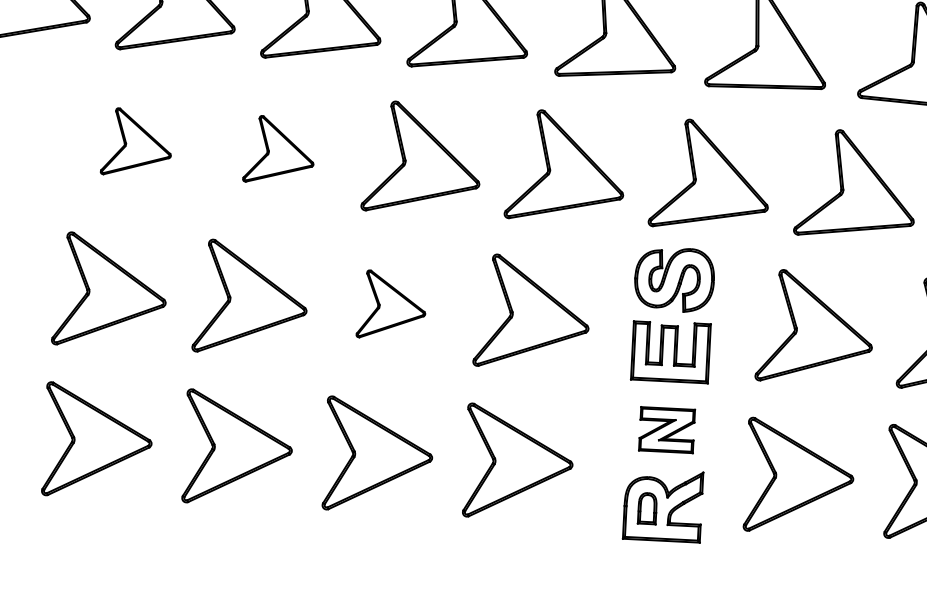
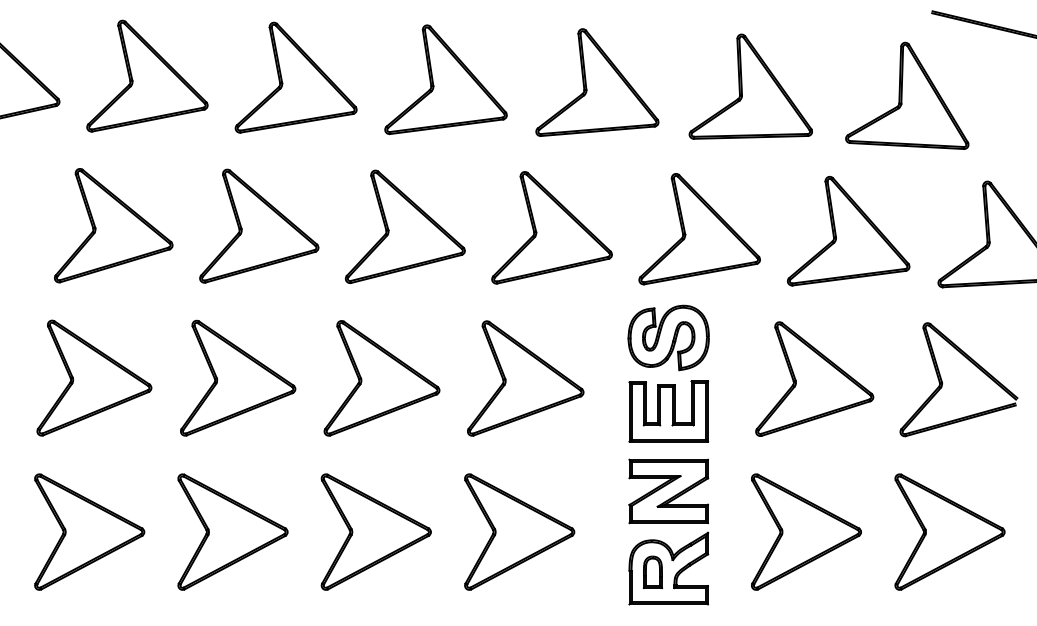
part: (136, 142) -> (113, 225), size x1.67
part: (279, 149) -> (259, 225), size x1.67
part: (391, 305) -> (381, 378), size x1.67
part: (666, 430) -> (668, 491), size x1.43

